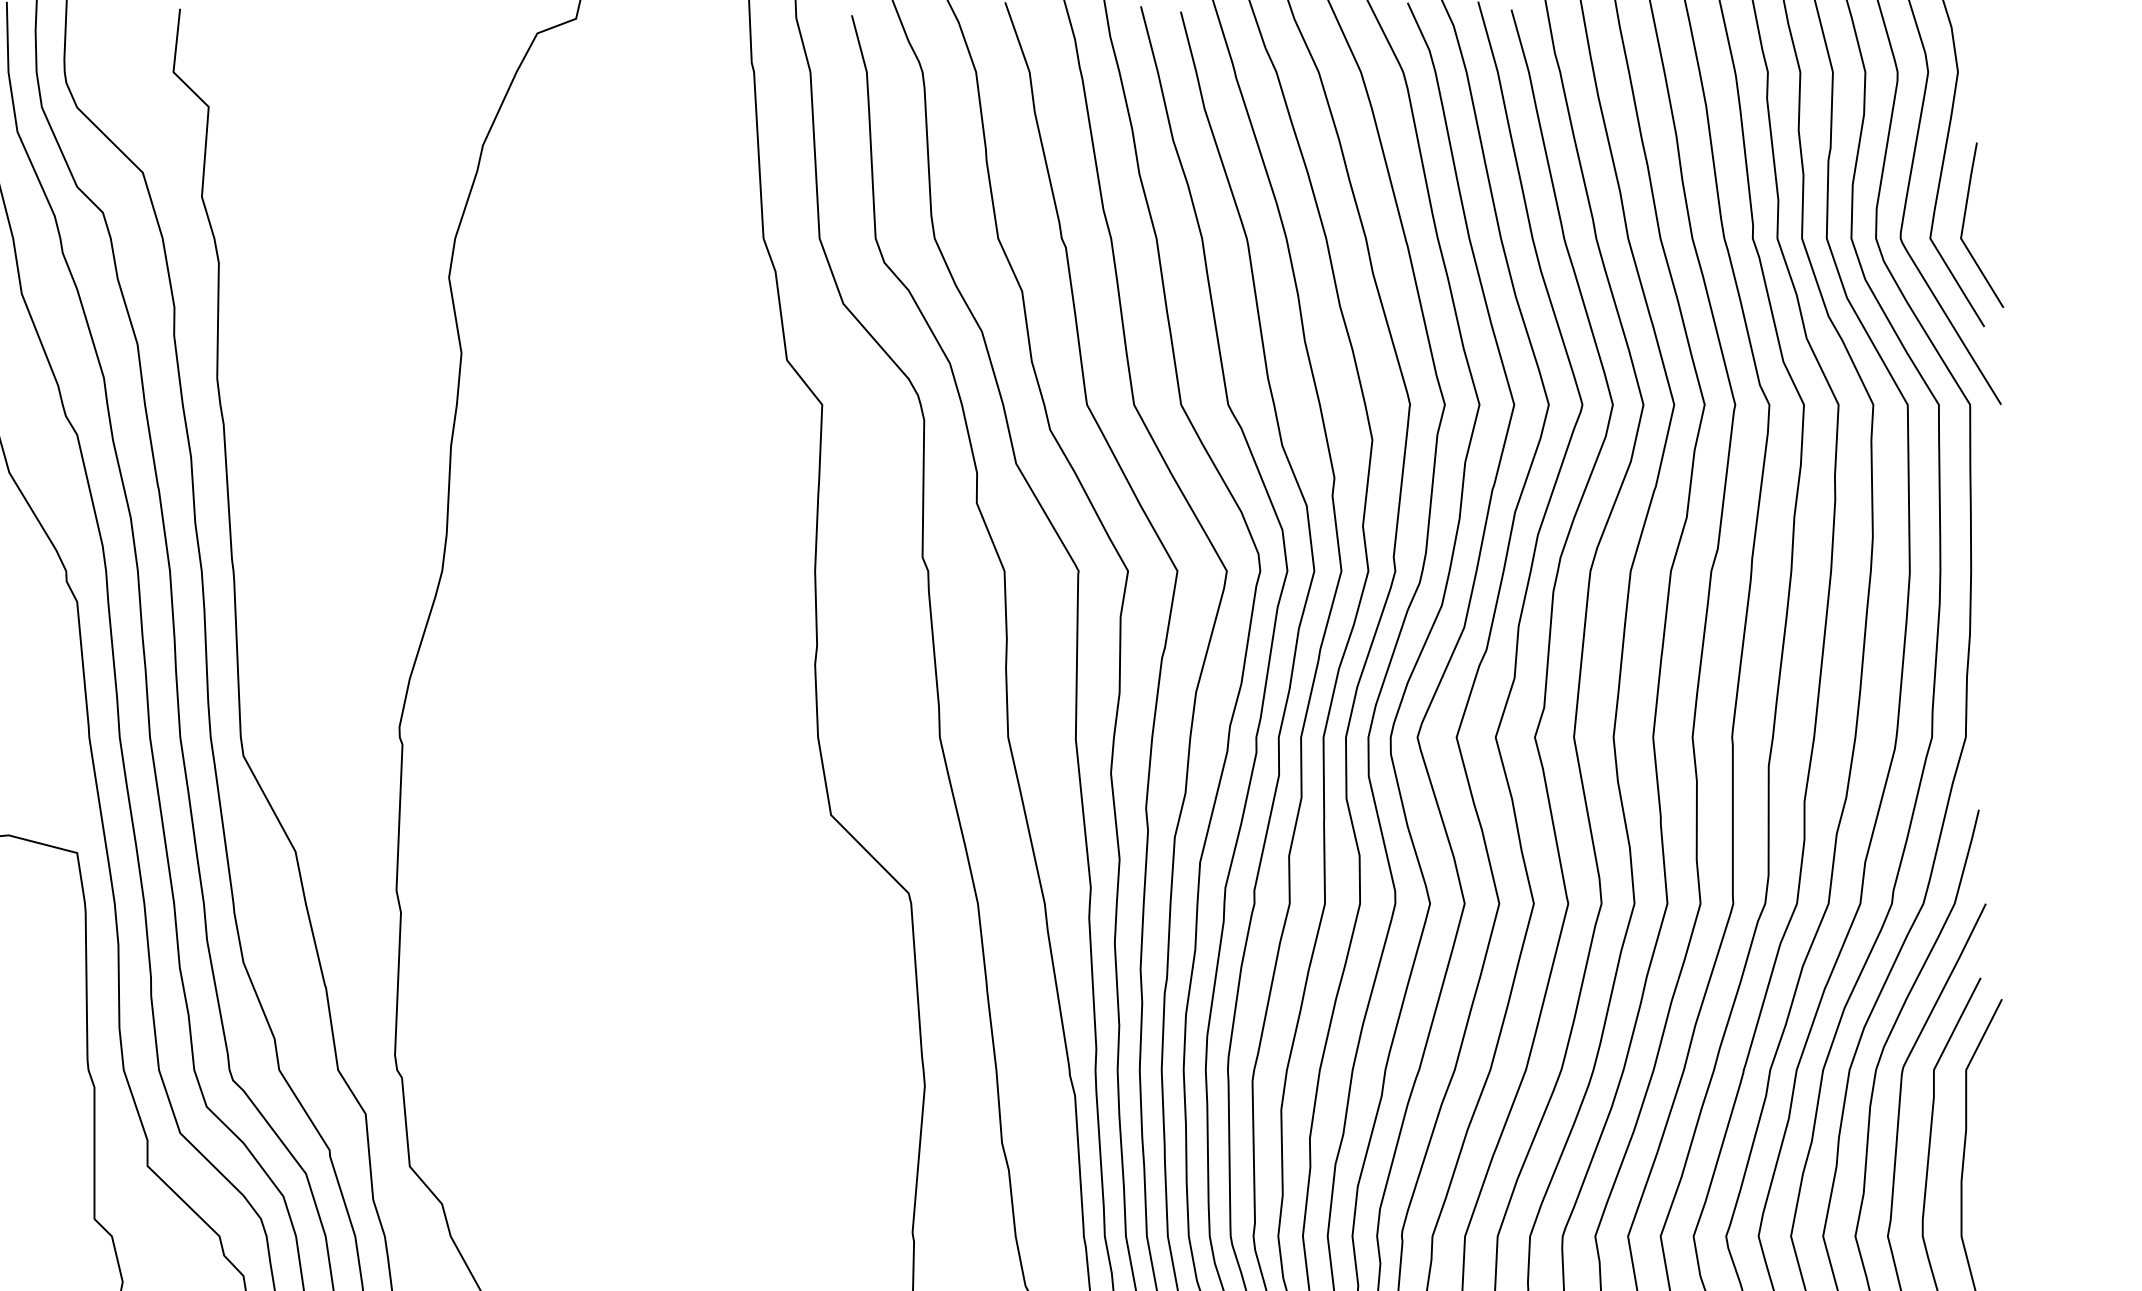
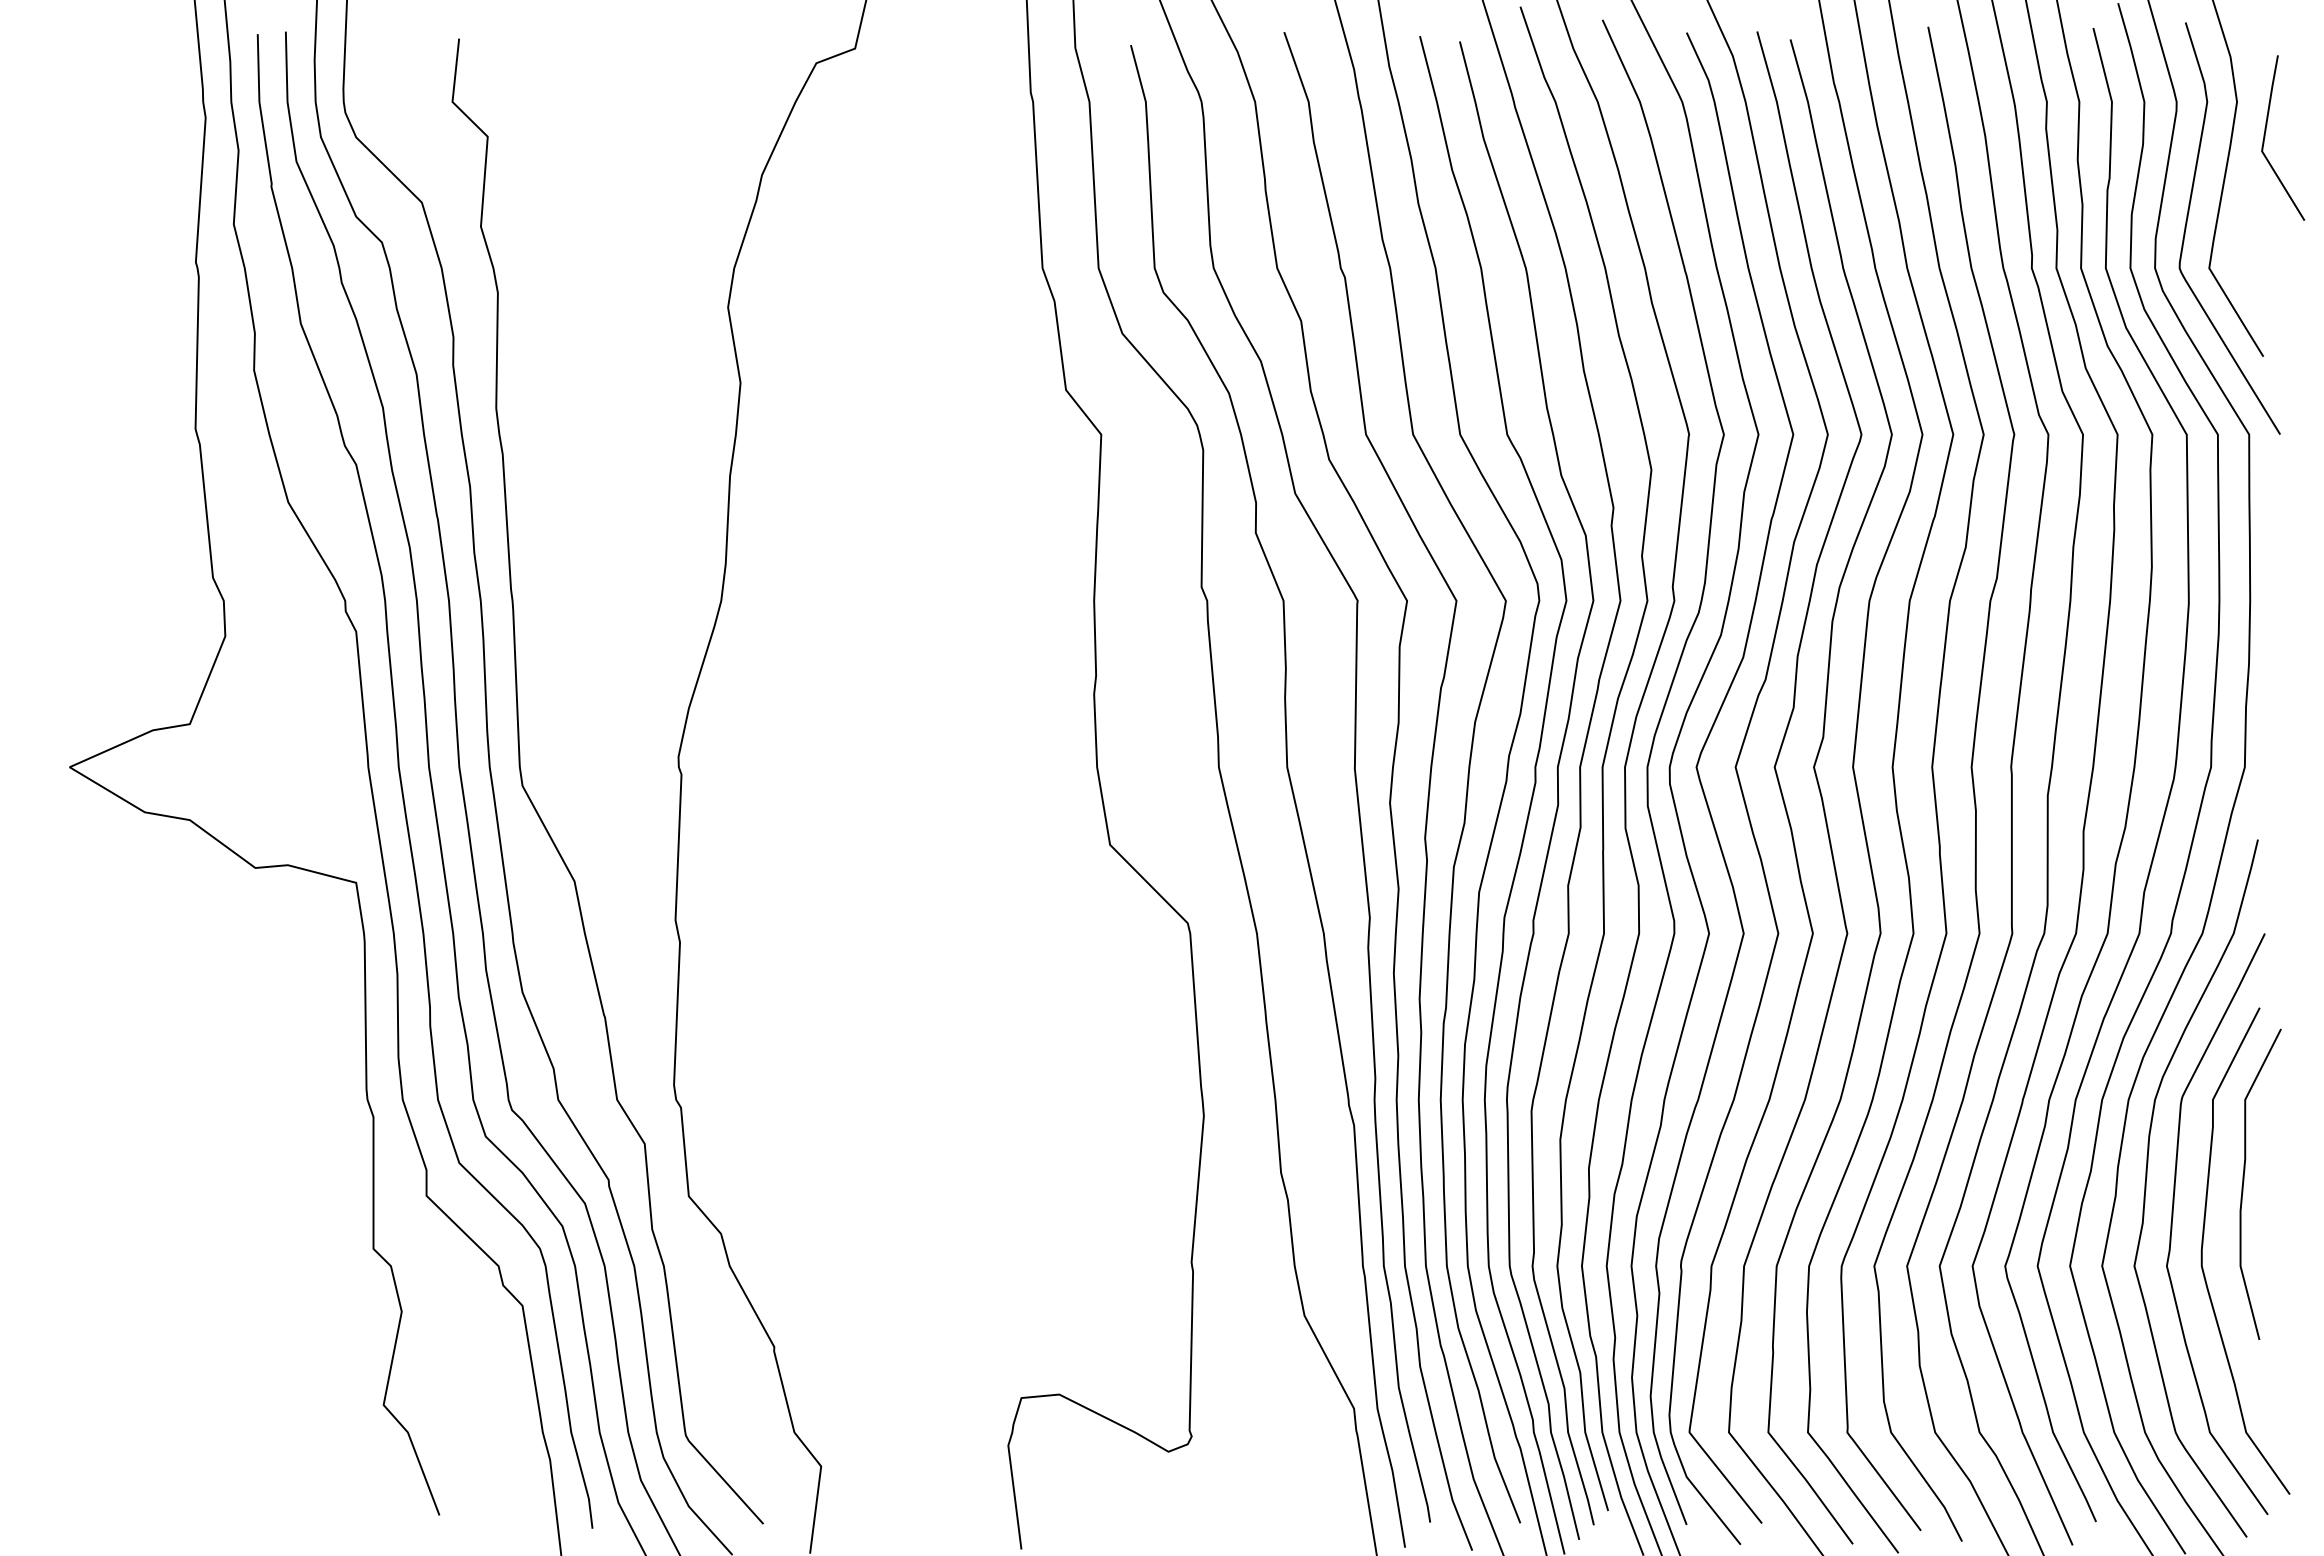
line: (1964, 224) -> (2265, 137), moved

